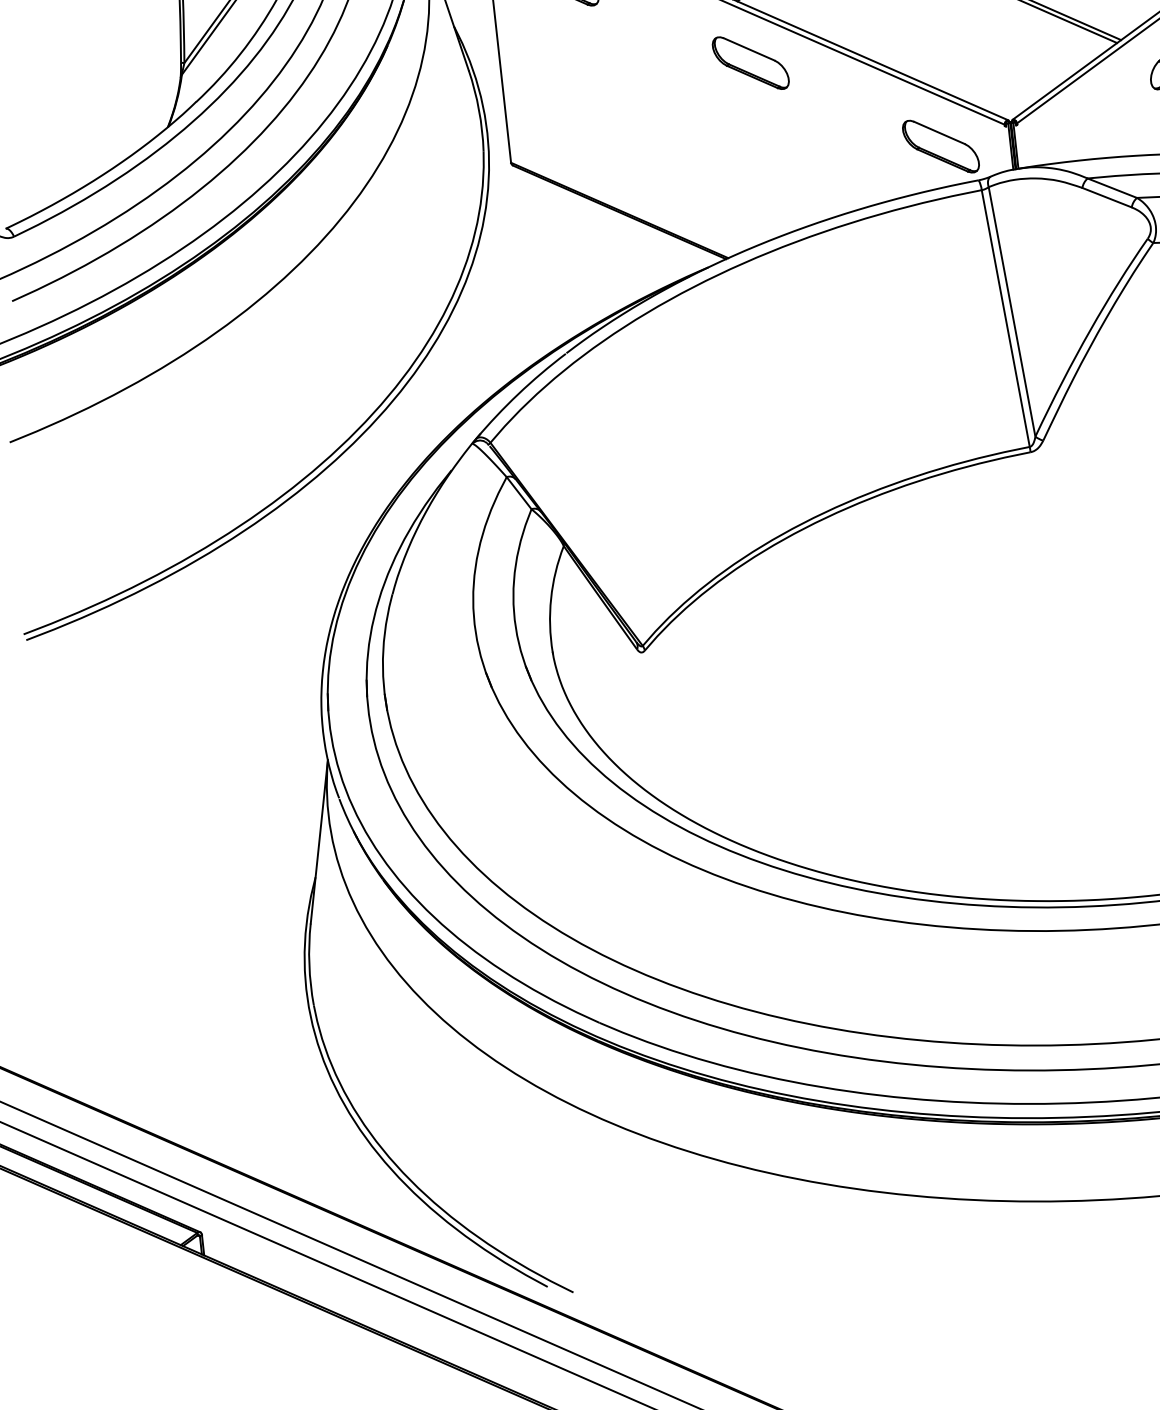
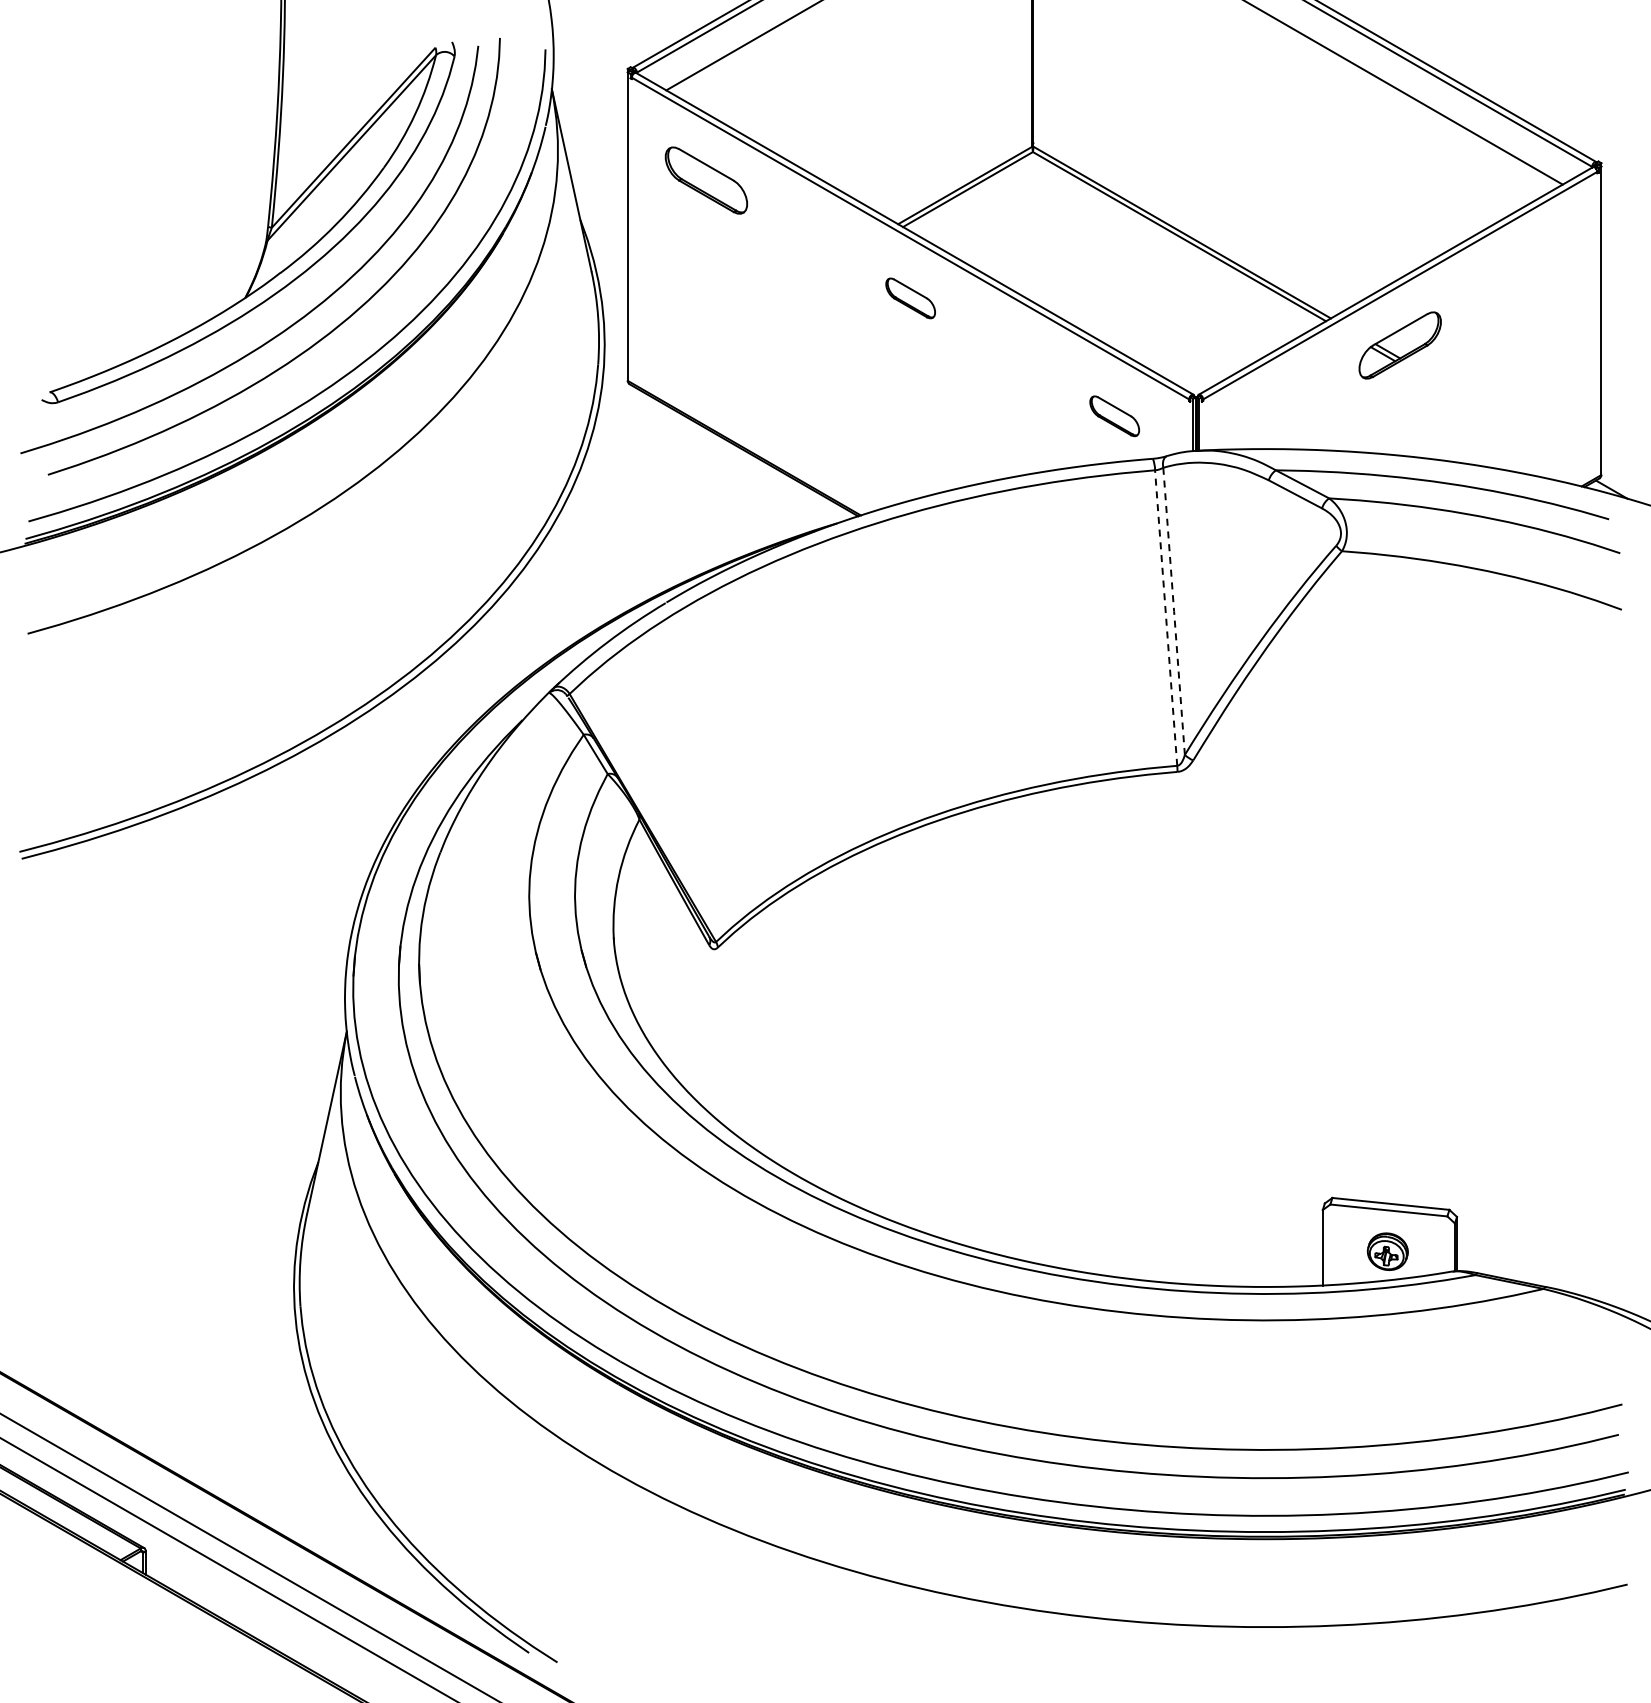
part: (750, 63) -> (910, 298), size x0.6
part: (940, 146) -> (1114, 416), size x0.6
line: (1012, 311) -> (1174, 611), solid -> dashed
line: (1006, 319) -> (1166, 619), solid -> dashed

